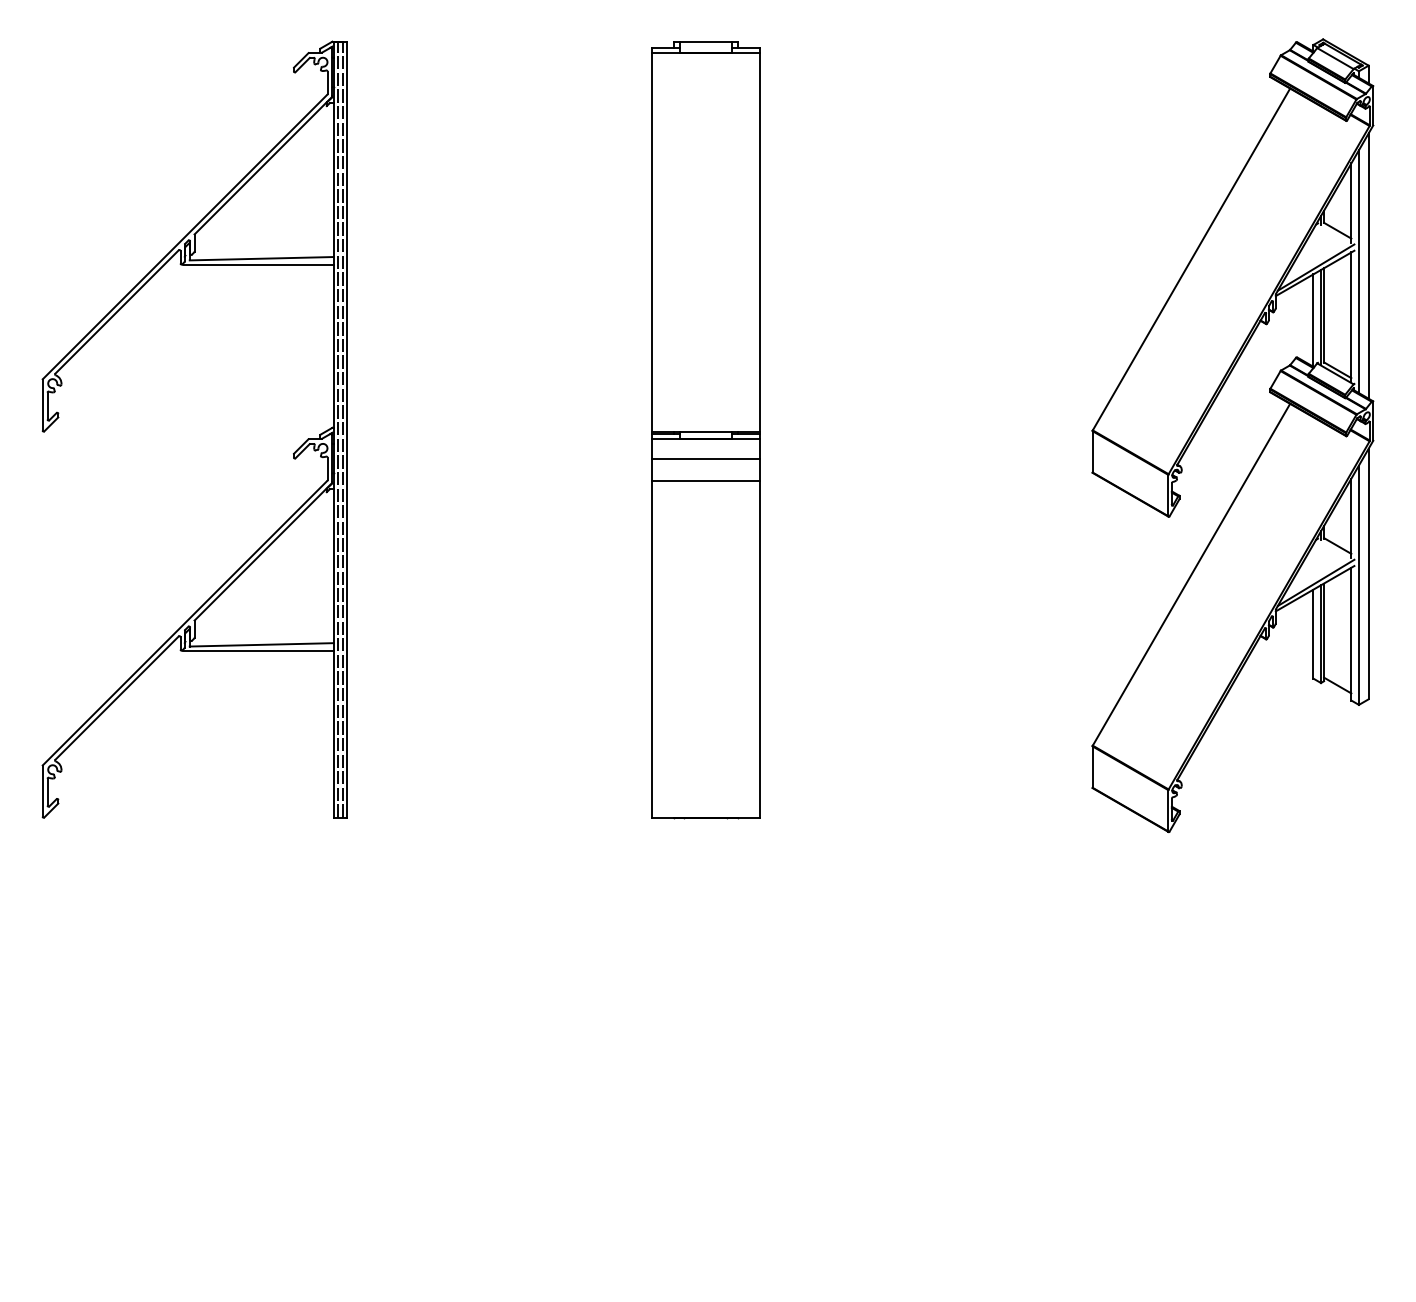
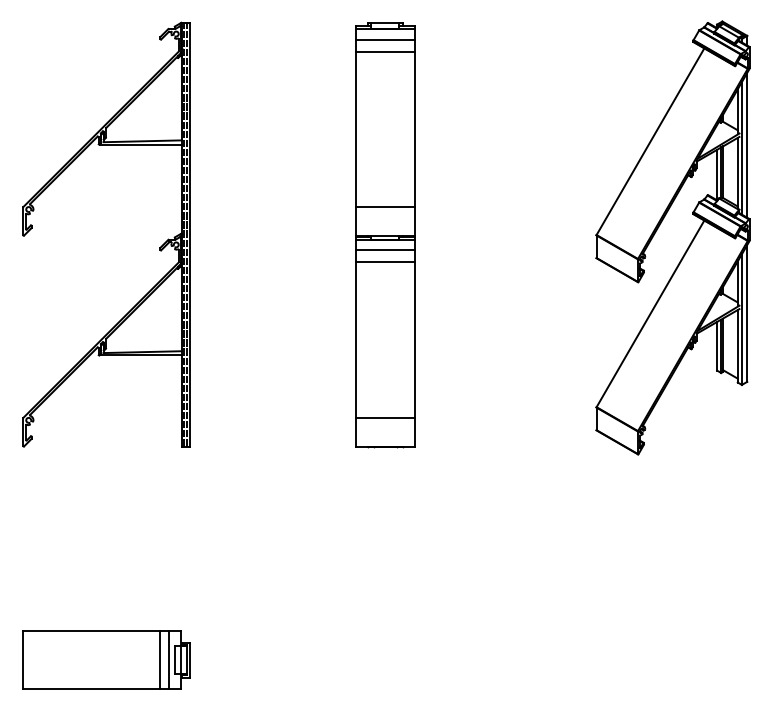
line: (706, 72) -> (385, 39), added
line: (706, 94) -> (385, 51), added
line: (706, 379) -> (385, 207), added
line: (706, 766) -> (385, 418), added
part: (195, 1207) -> (106, 659), added

